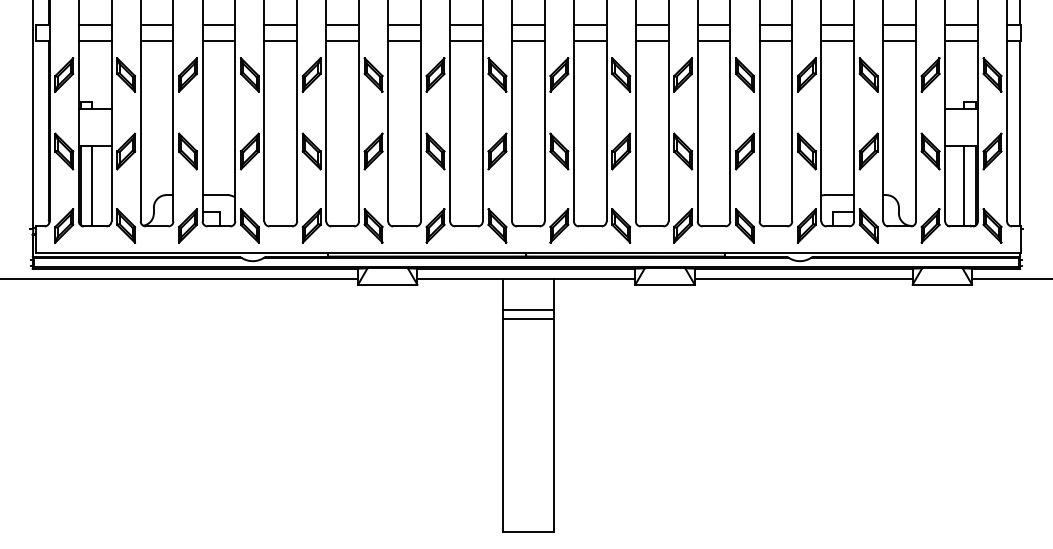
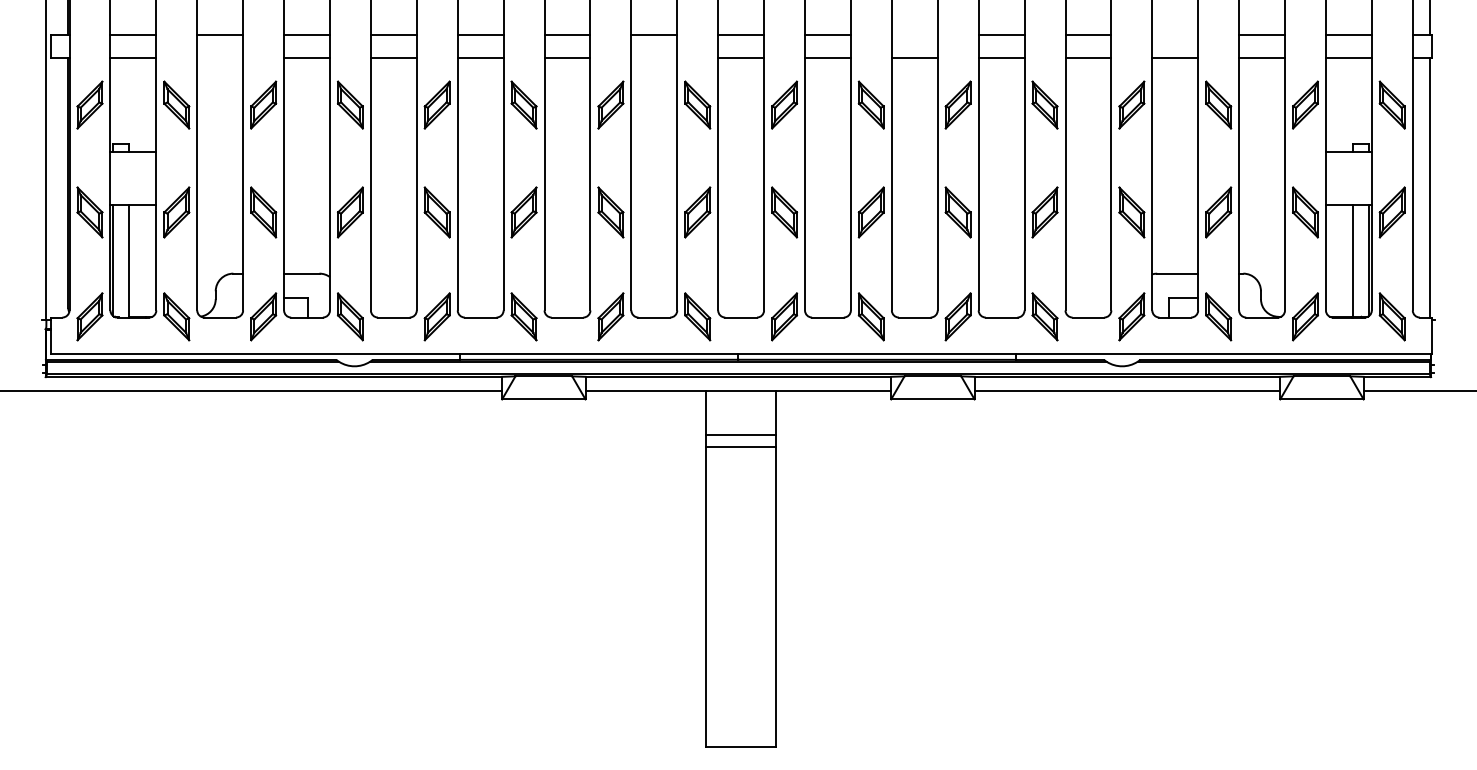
line: (651, 25) -> (914, 35), removed
line: (837, 25) -> (1175, 35), removed
line: (157, 41) -> (220, 57), removed
line: (466, 41) -> (654, 57), removed

